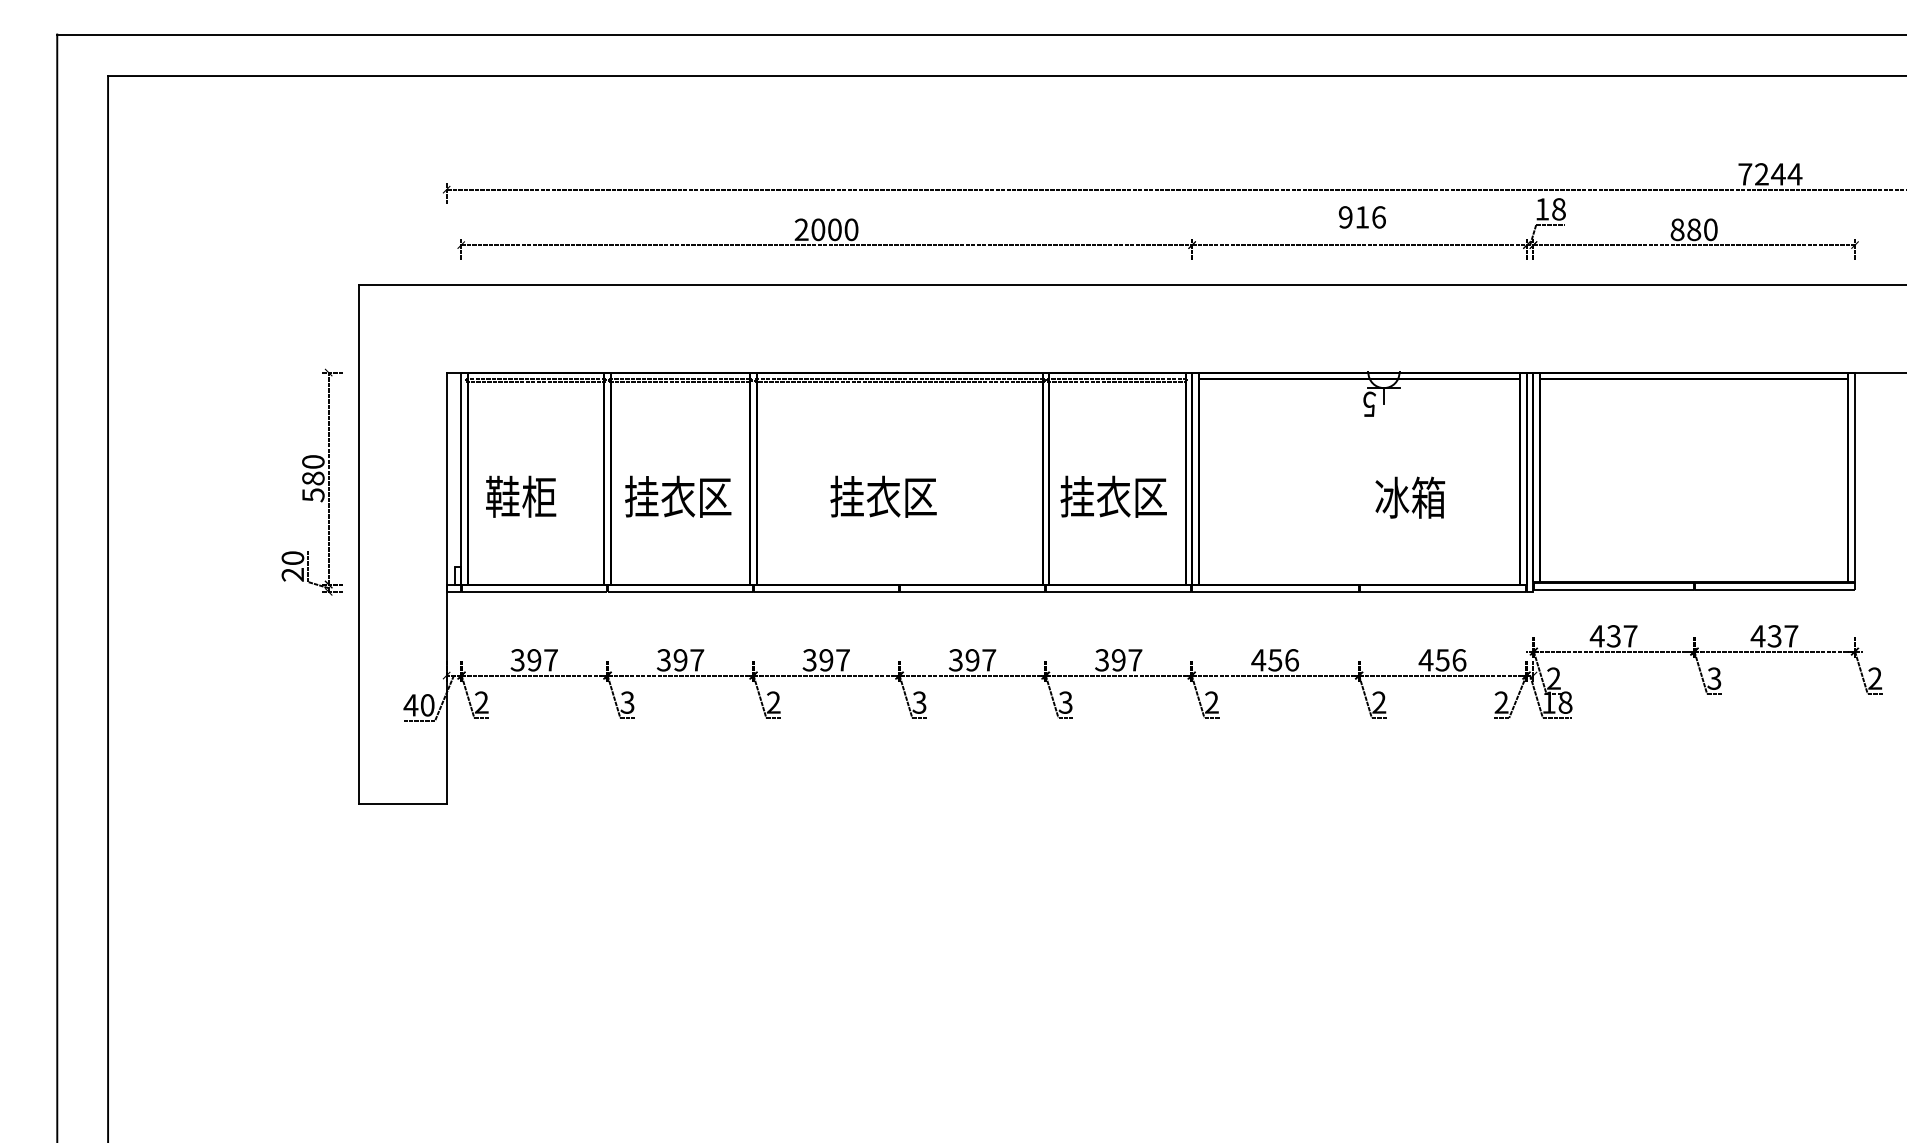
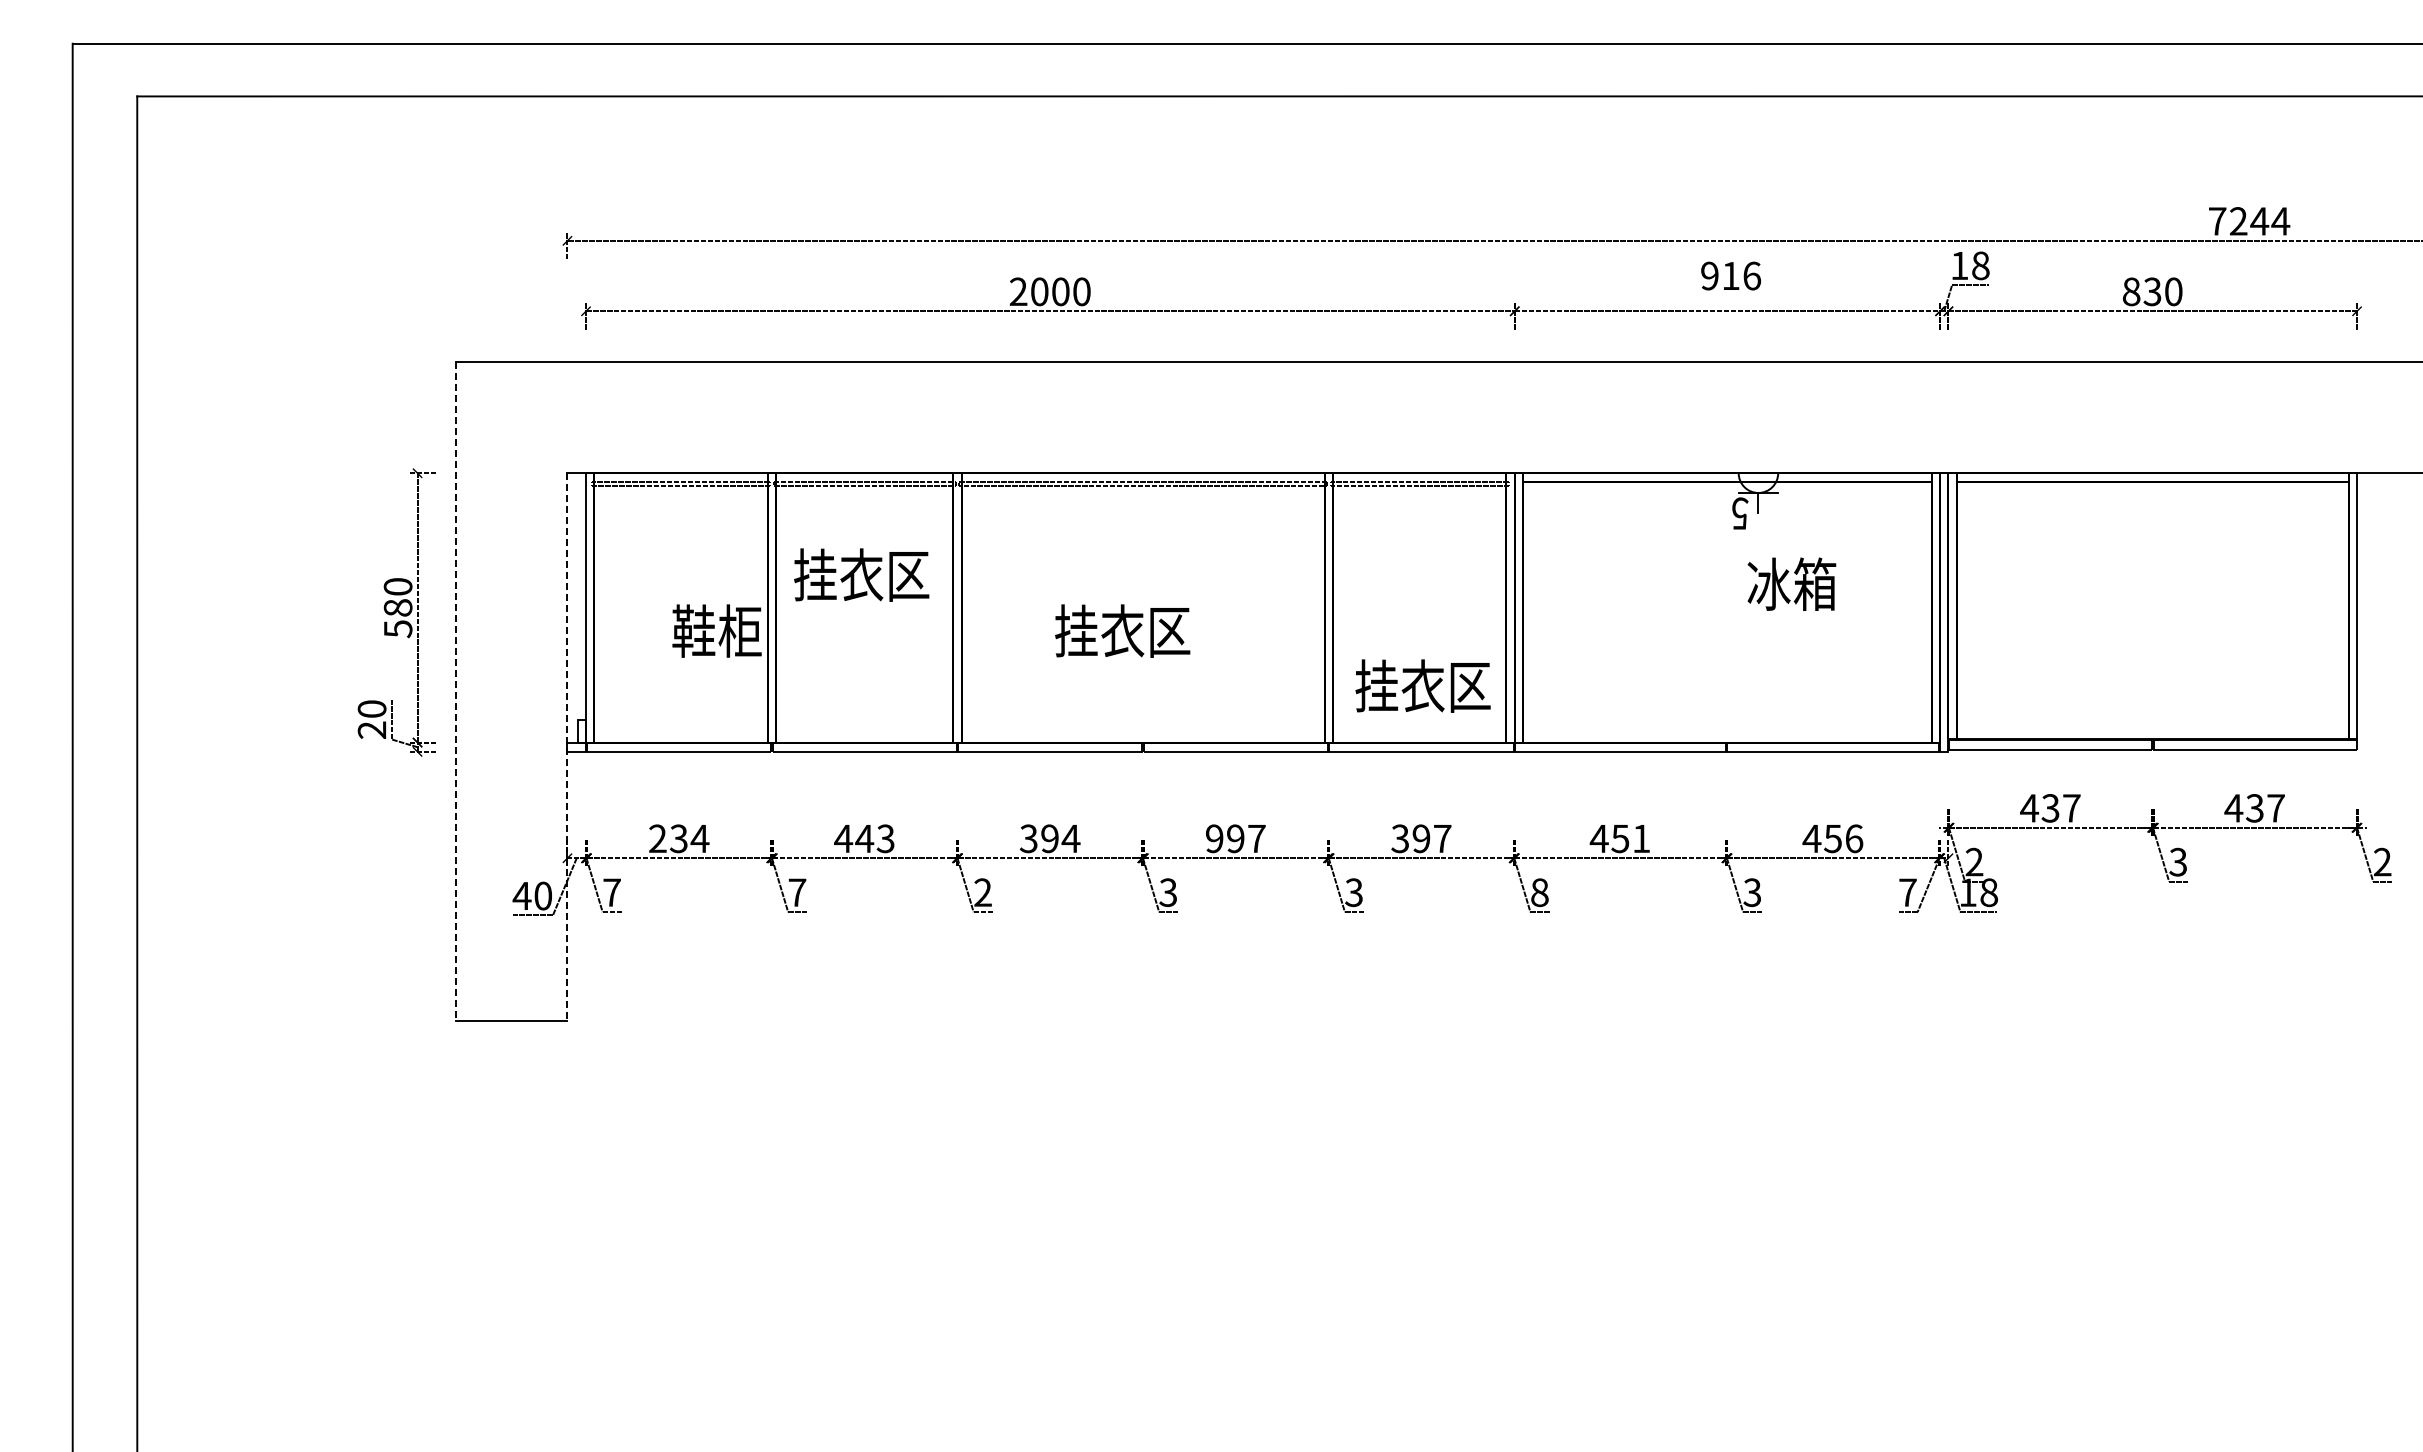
text: (1694, 229) -> (2152, 291), 880 -> 830
text: (520, 496) -> (716, 630), moved
text: (678, 496) -> (861, 574), moved
text: (1113, 496) -> (1422, 685), moved
text: (1409, 497) -> (1791, 583), moved
line: (359, 544) -> (456, 691), solid -> dashed
line: (446, 588) -> (567, 747), solid -> dashed
text: (534, 660) -> (678, 838), 397 -> 234
text: (680, 660) -> (864, 838), 397 -> 443
text: (842, 660) -> (1070, 838), 397 -> 394
text: (955, 660) -> (1214, 838), 397 -> 997
text: (1291, 660) -> (1641, 838), 456 -> 451
text: (481, 702) -> (611, 892), 2 -> 7
text: (627, 702) -> (797, 892), 3 -> 7
text: (1211, 702) -> (1539, 892), 2 -> 8
text: (1379, 702) -> (1752, 892), 2 -> 3
text: (1501, 702) -> (1907, 892), 2 -> 7

